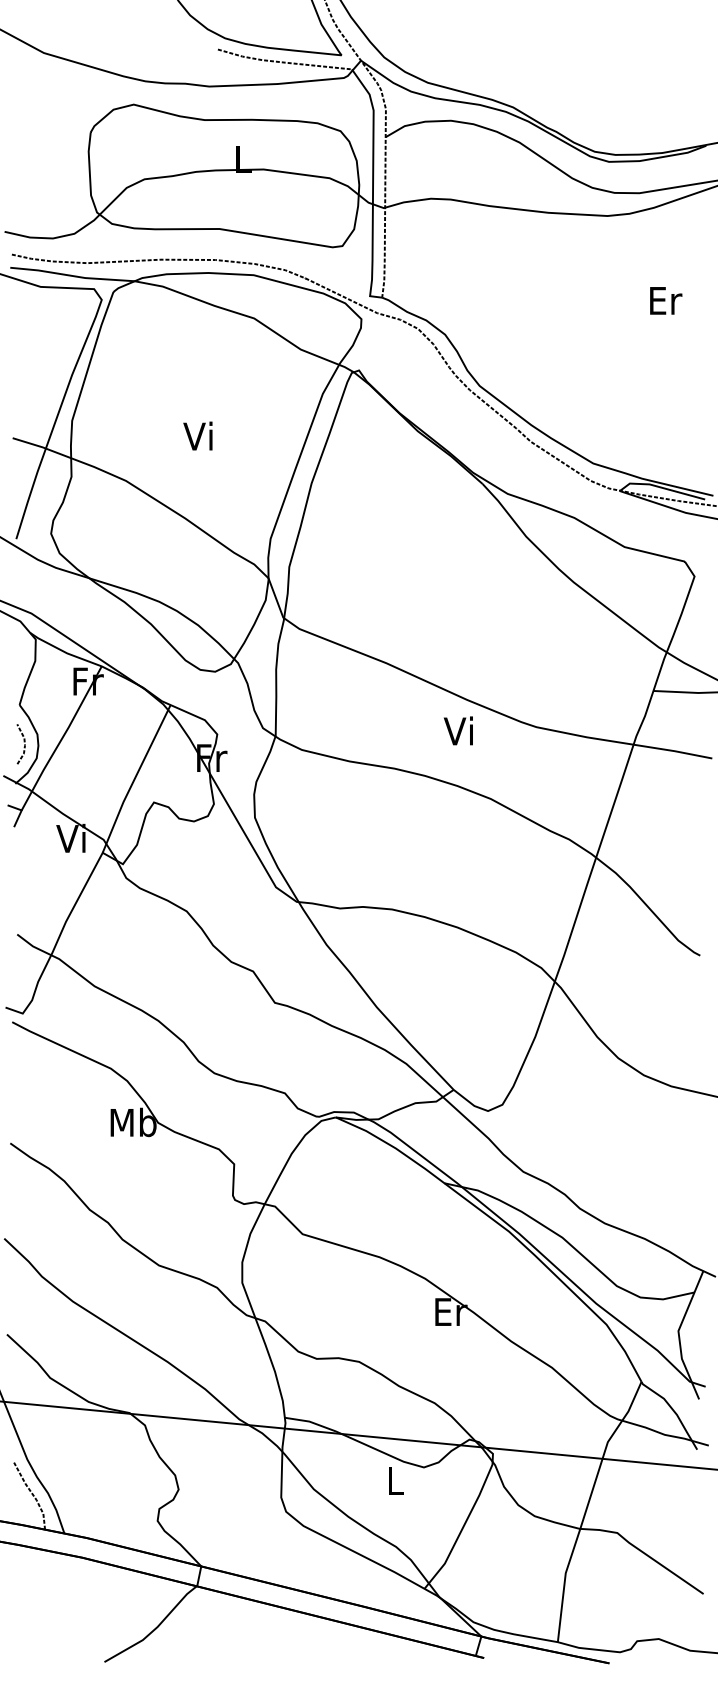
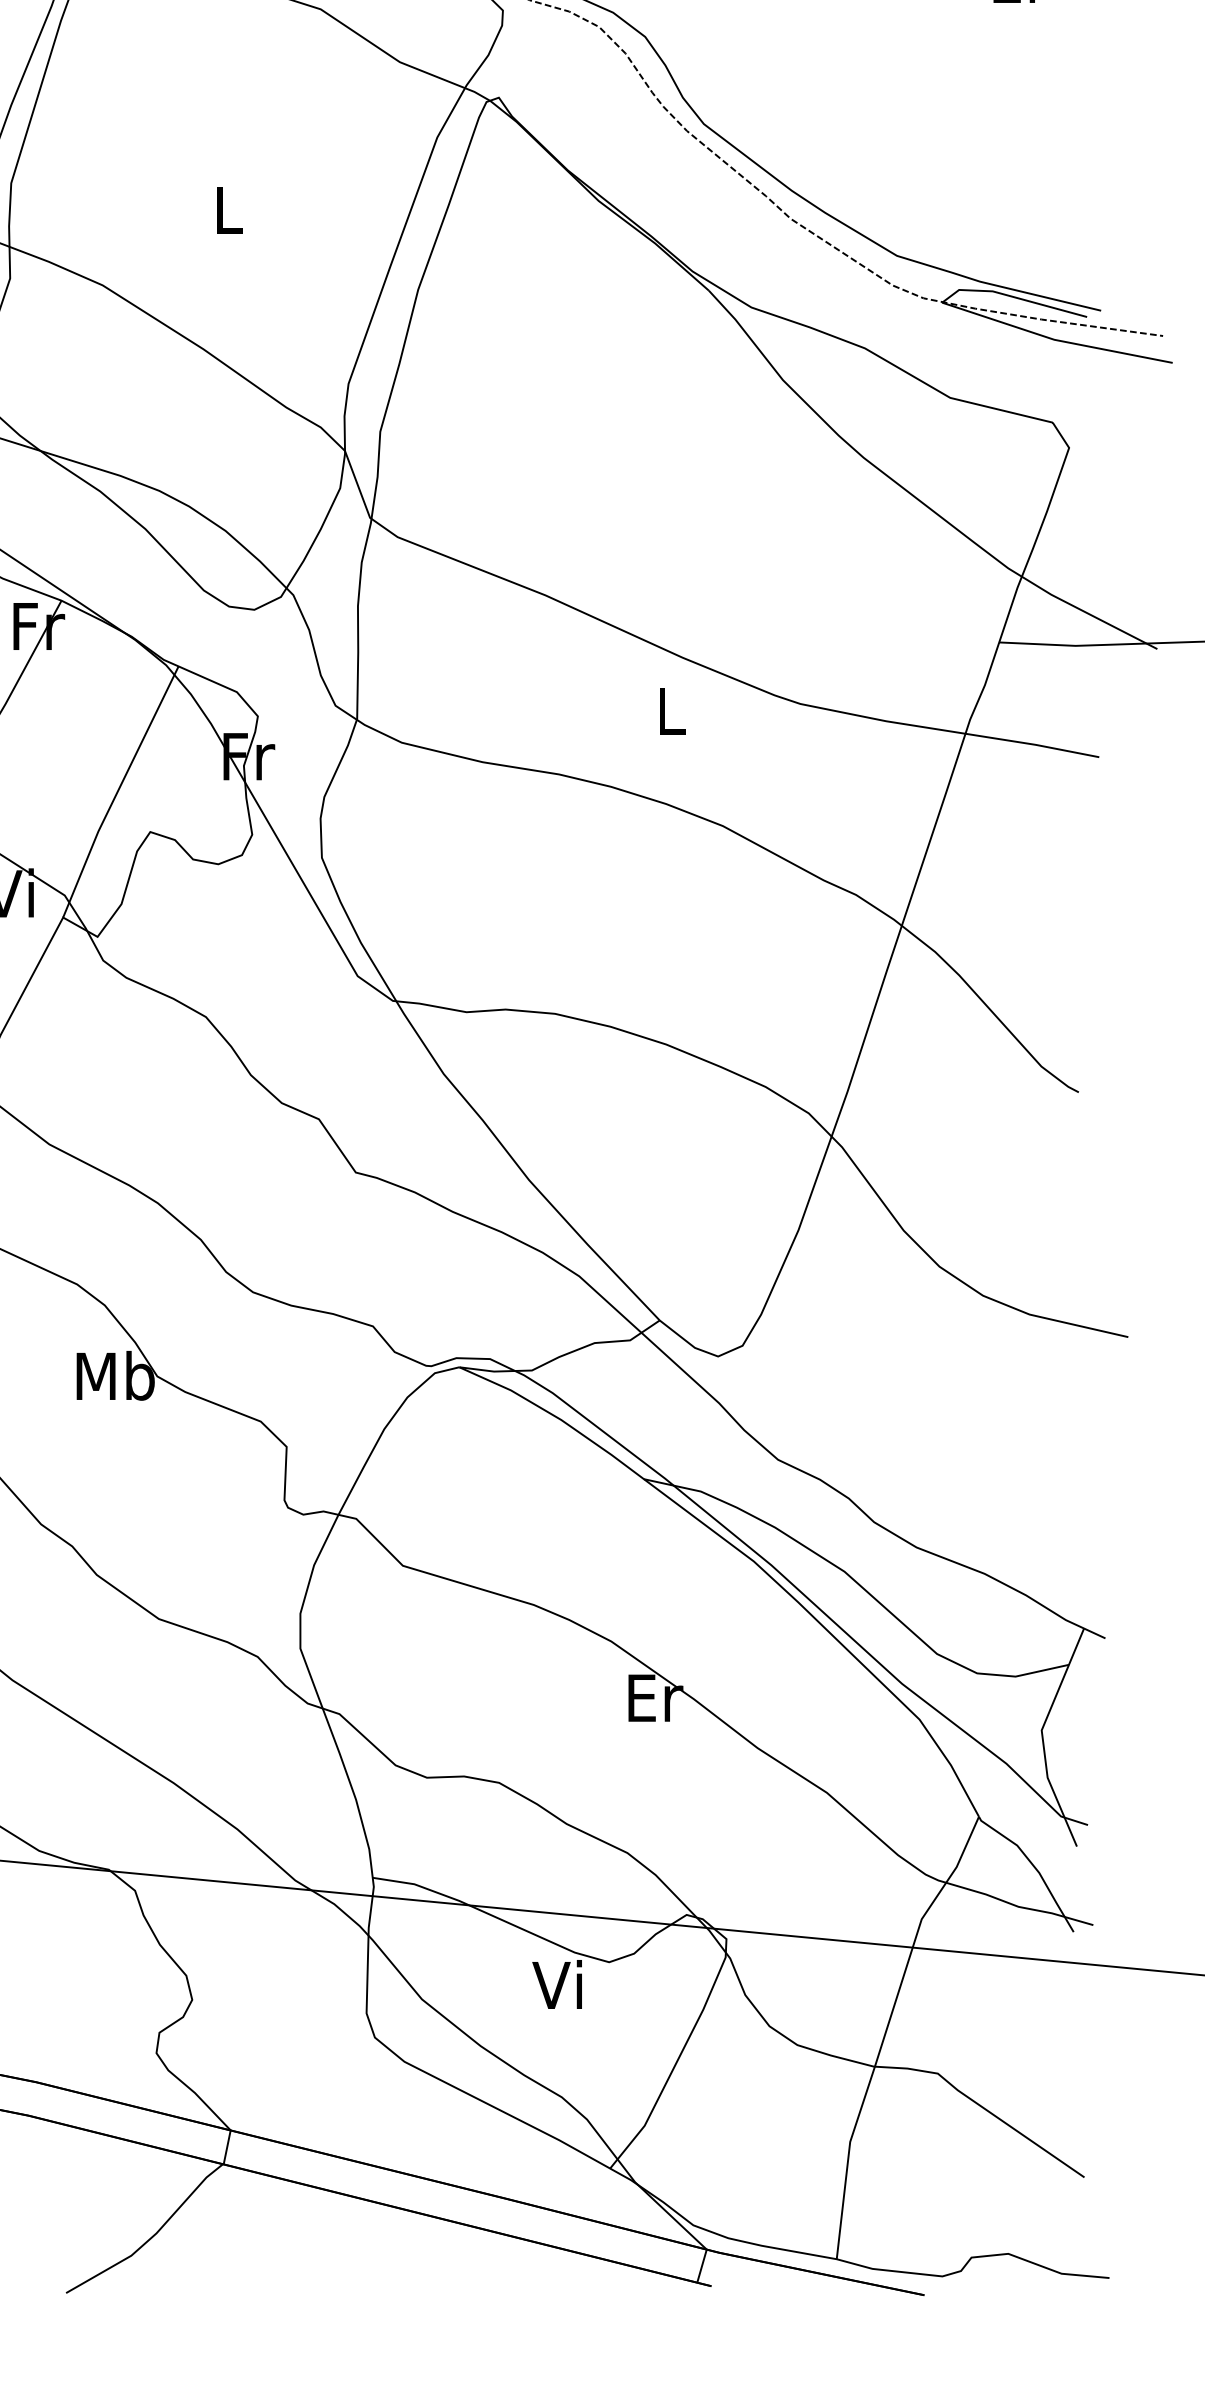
text: (197, 435) -> (224, 208), Vi -> L
text: (457, 730) -> (666, 709), Vi -> L
text: (392, 1480) -> (555, 1984), L -> Vi

